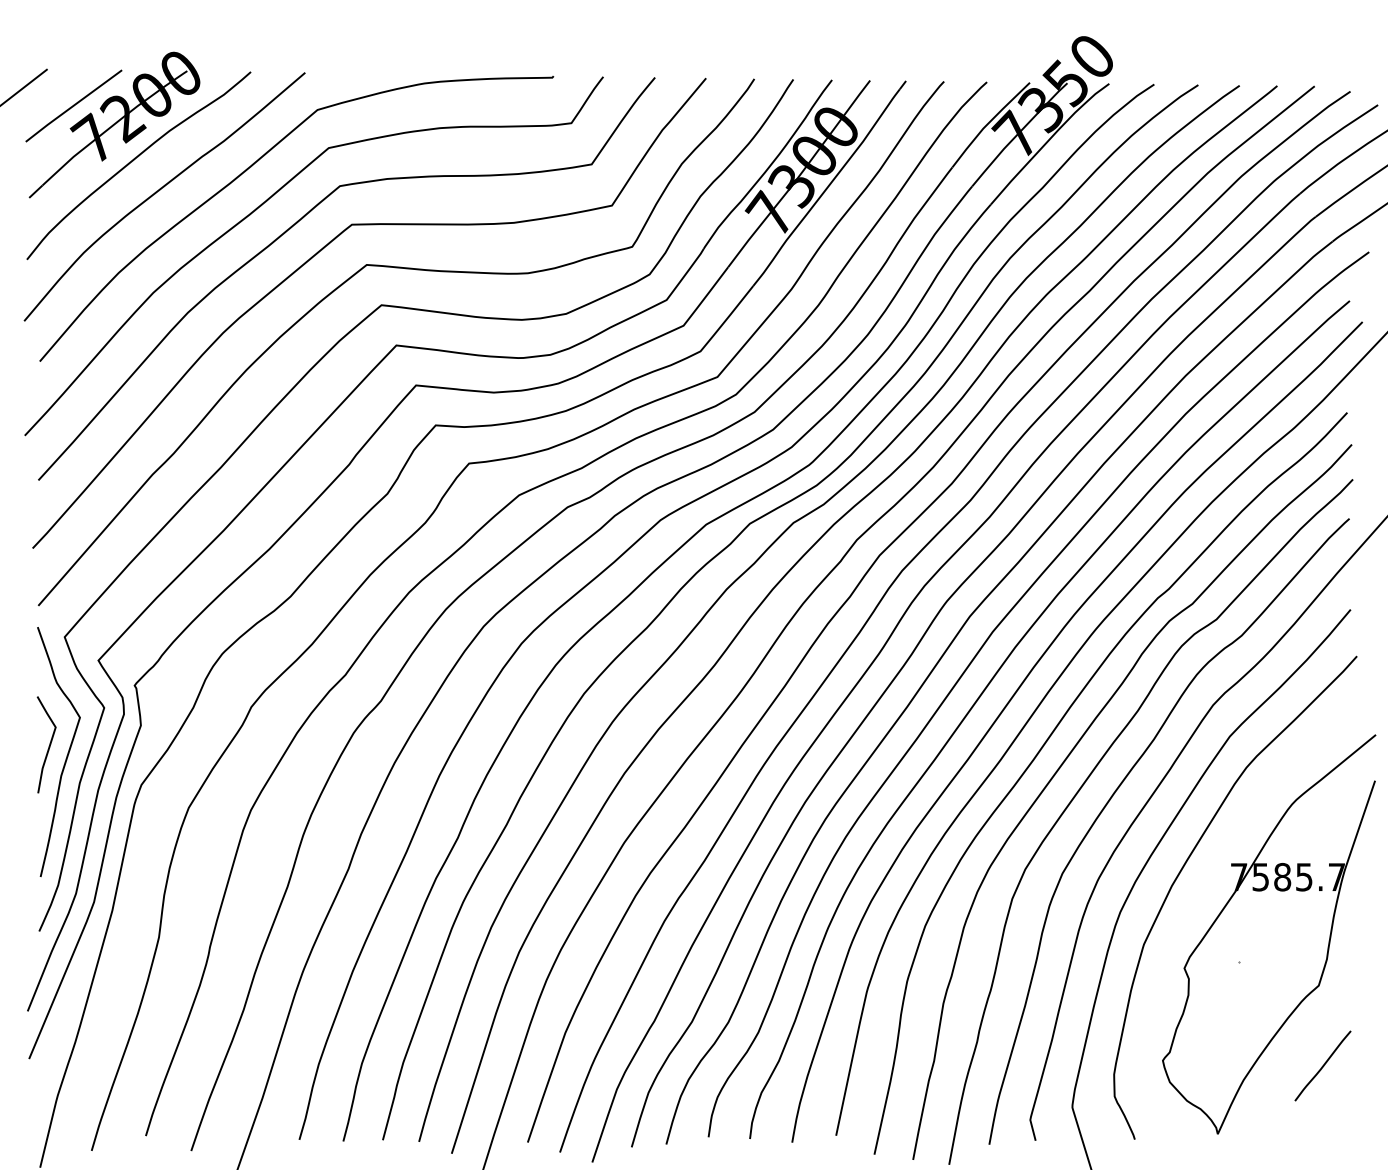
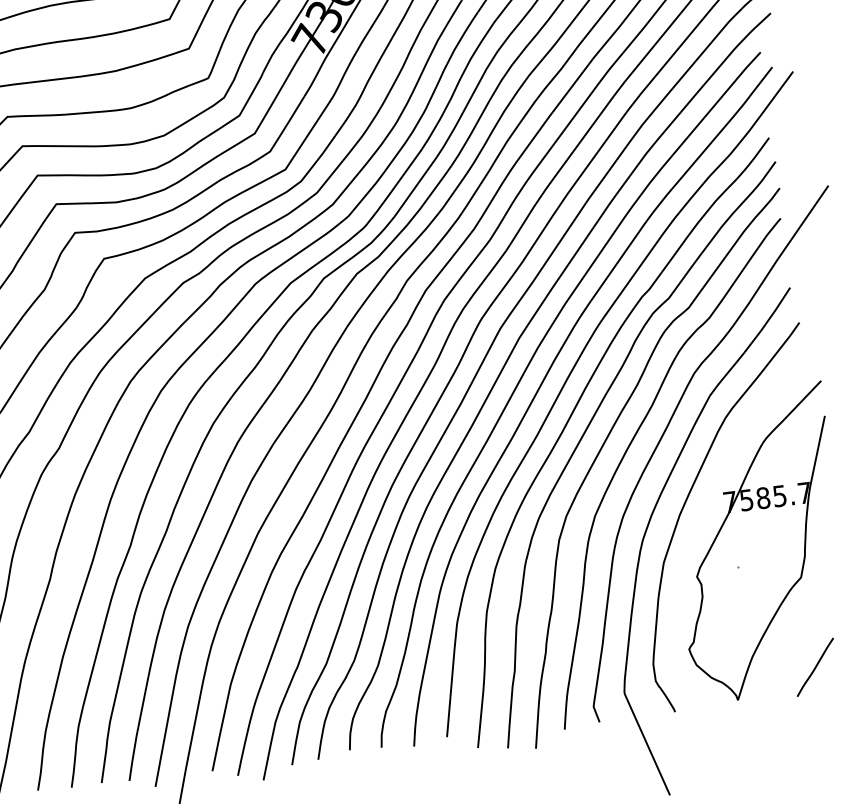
line: (1322, 1065) -> (814, 667), moved

